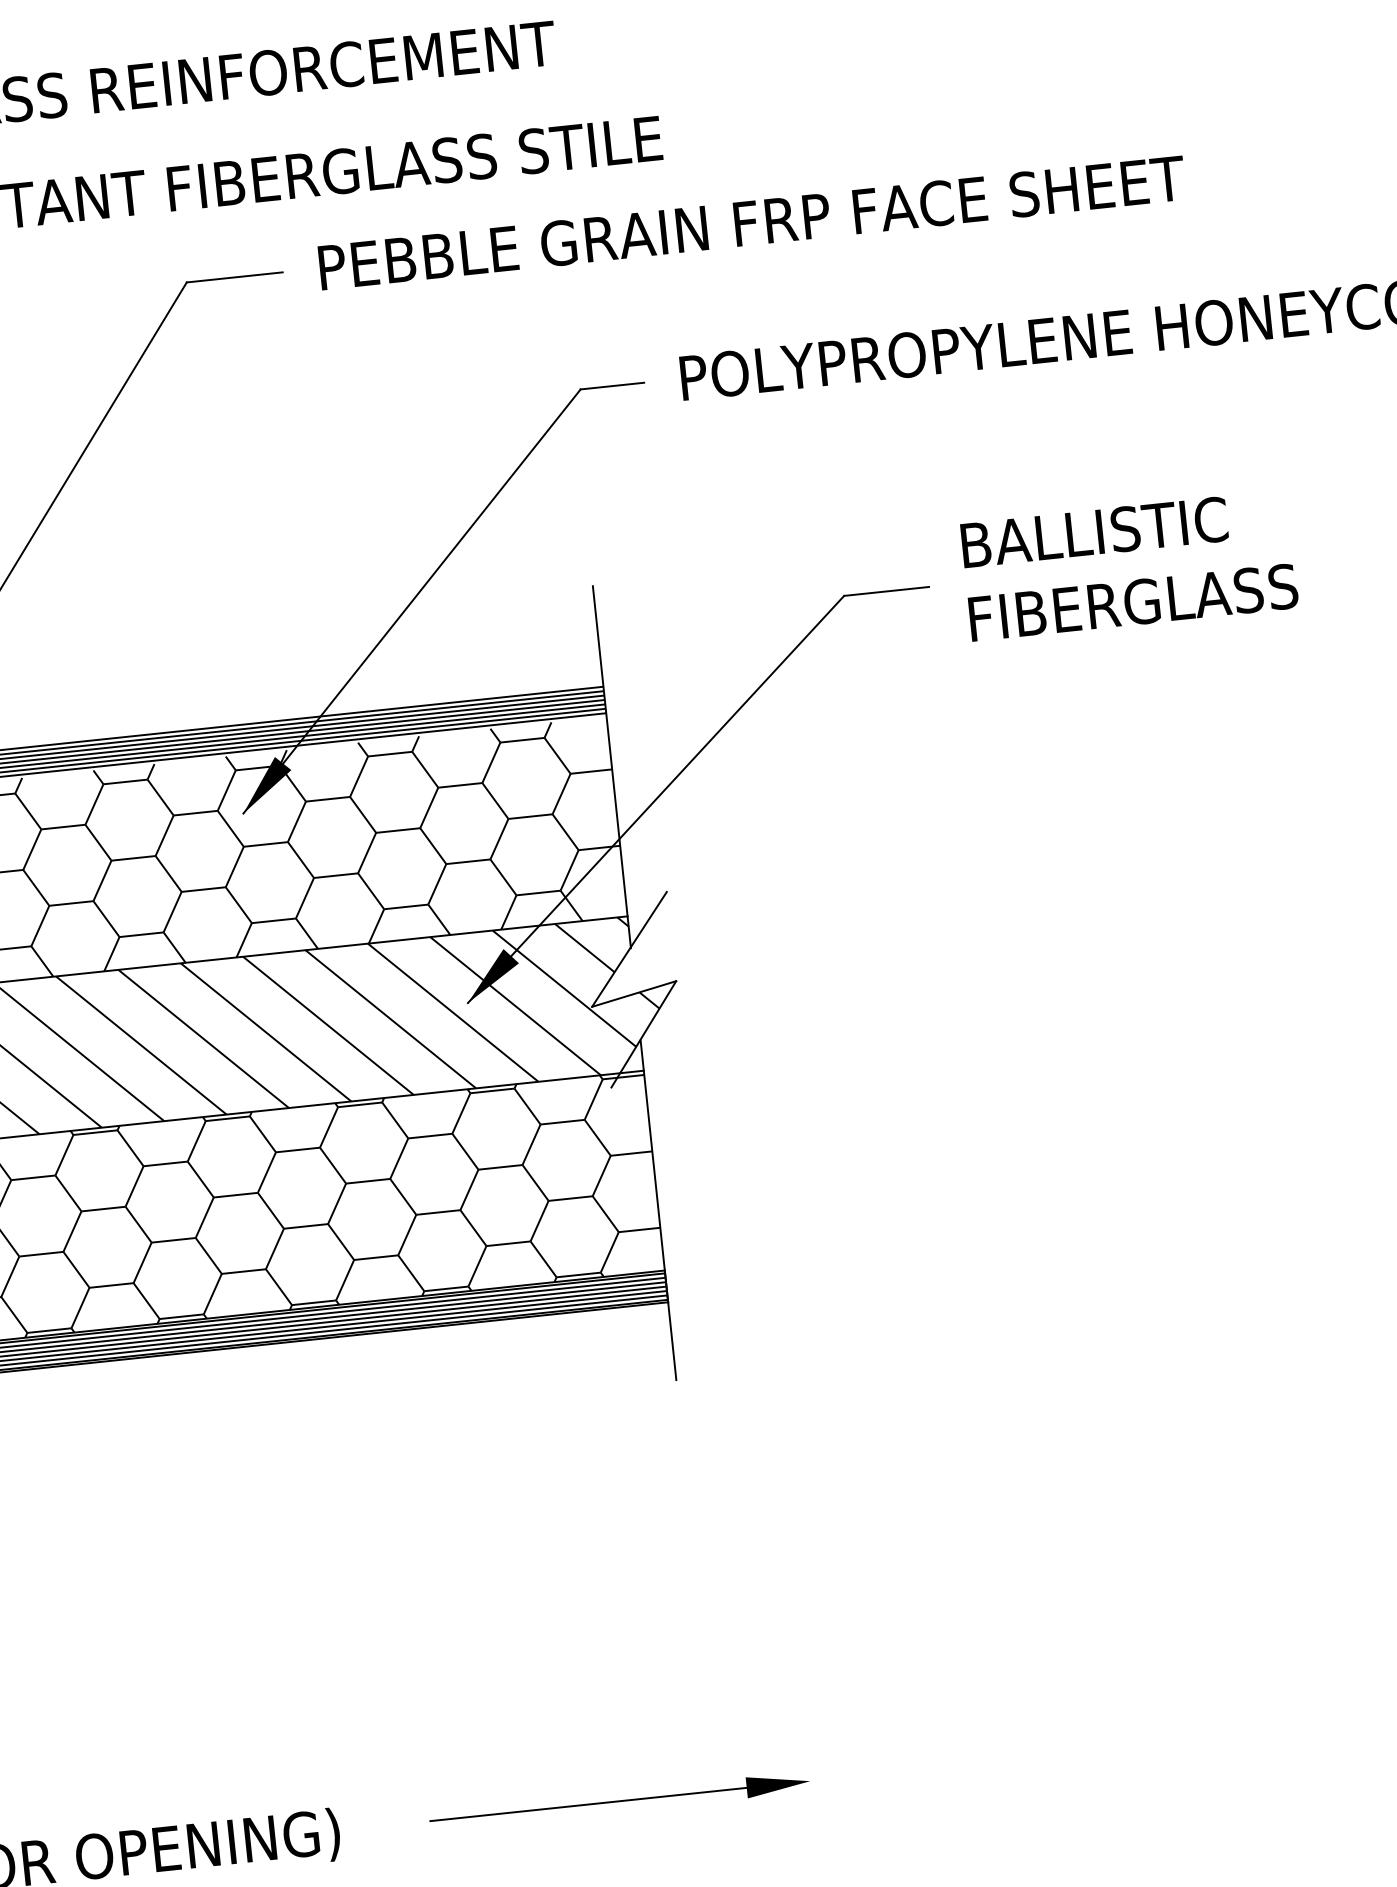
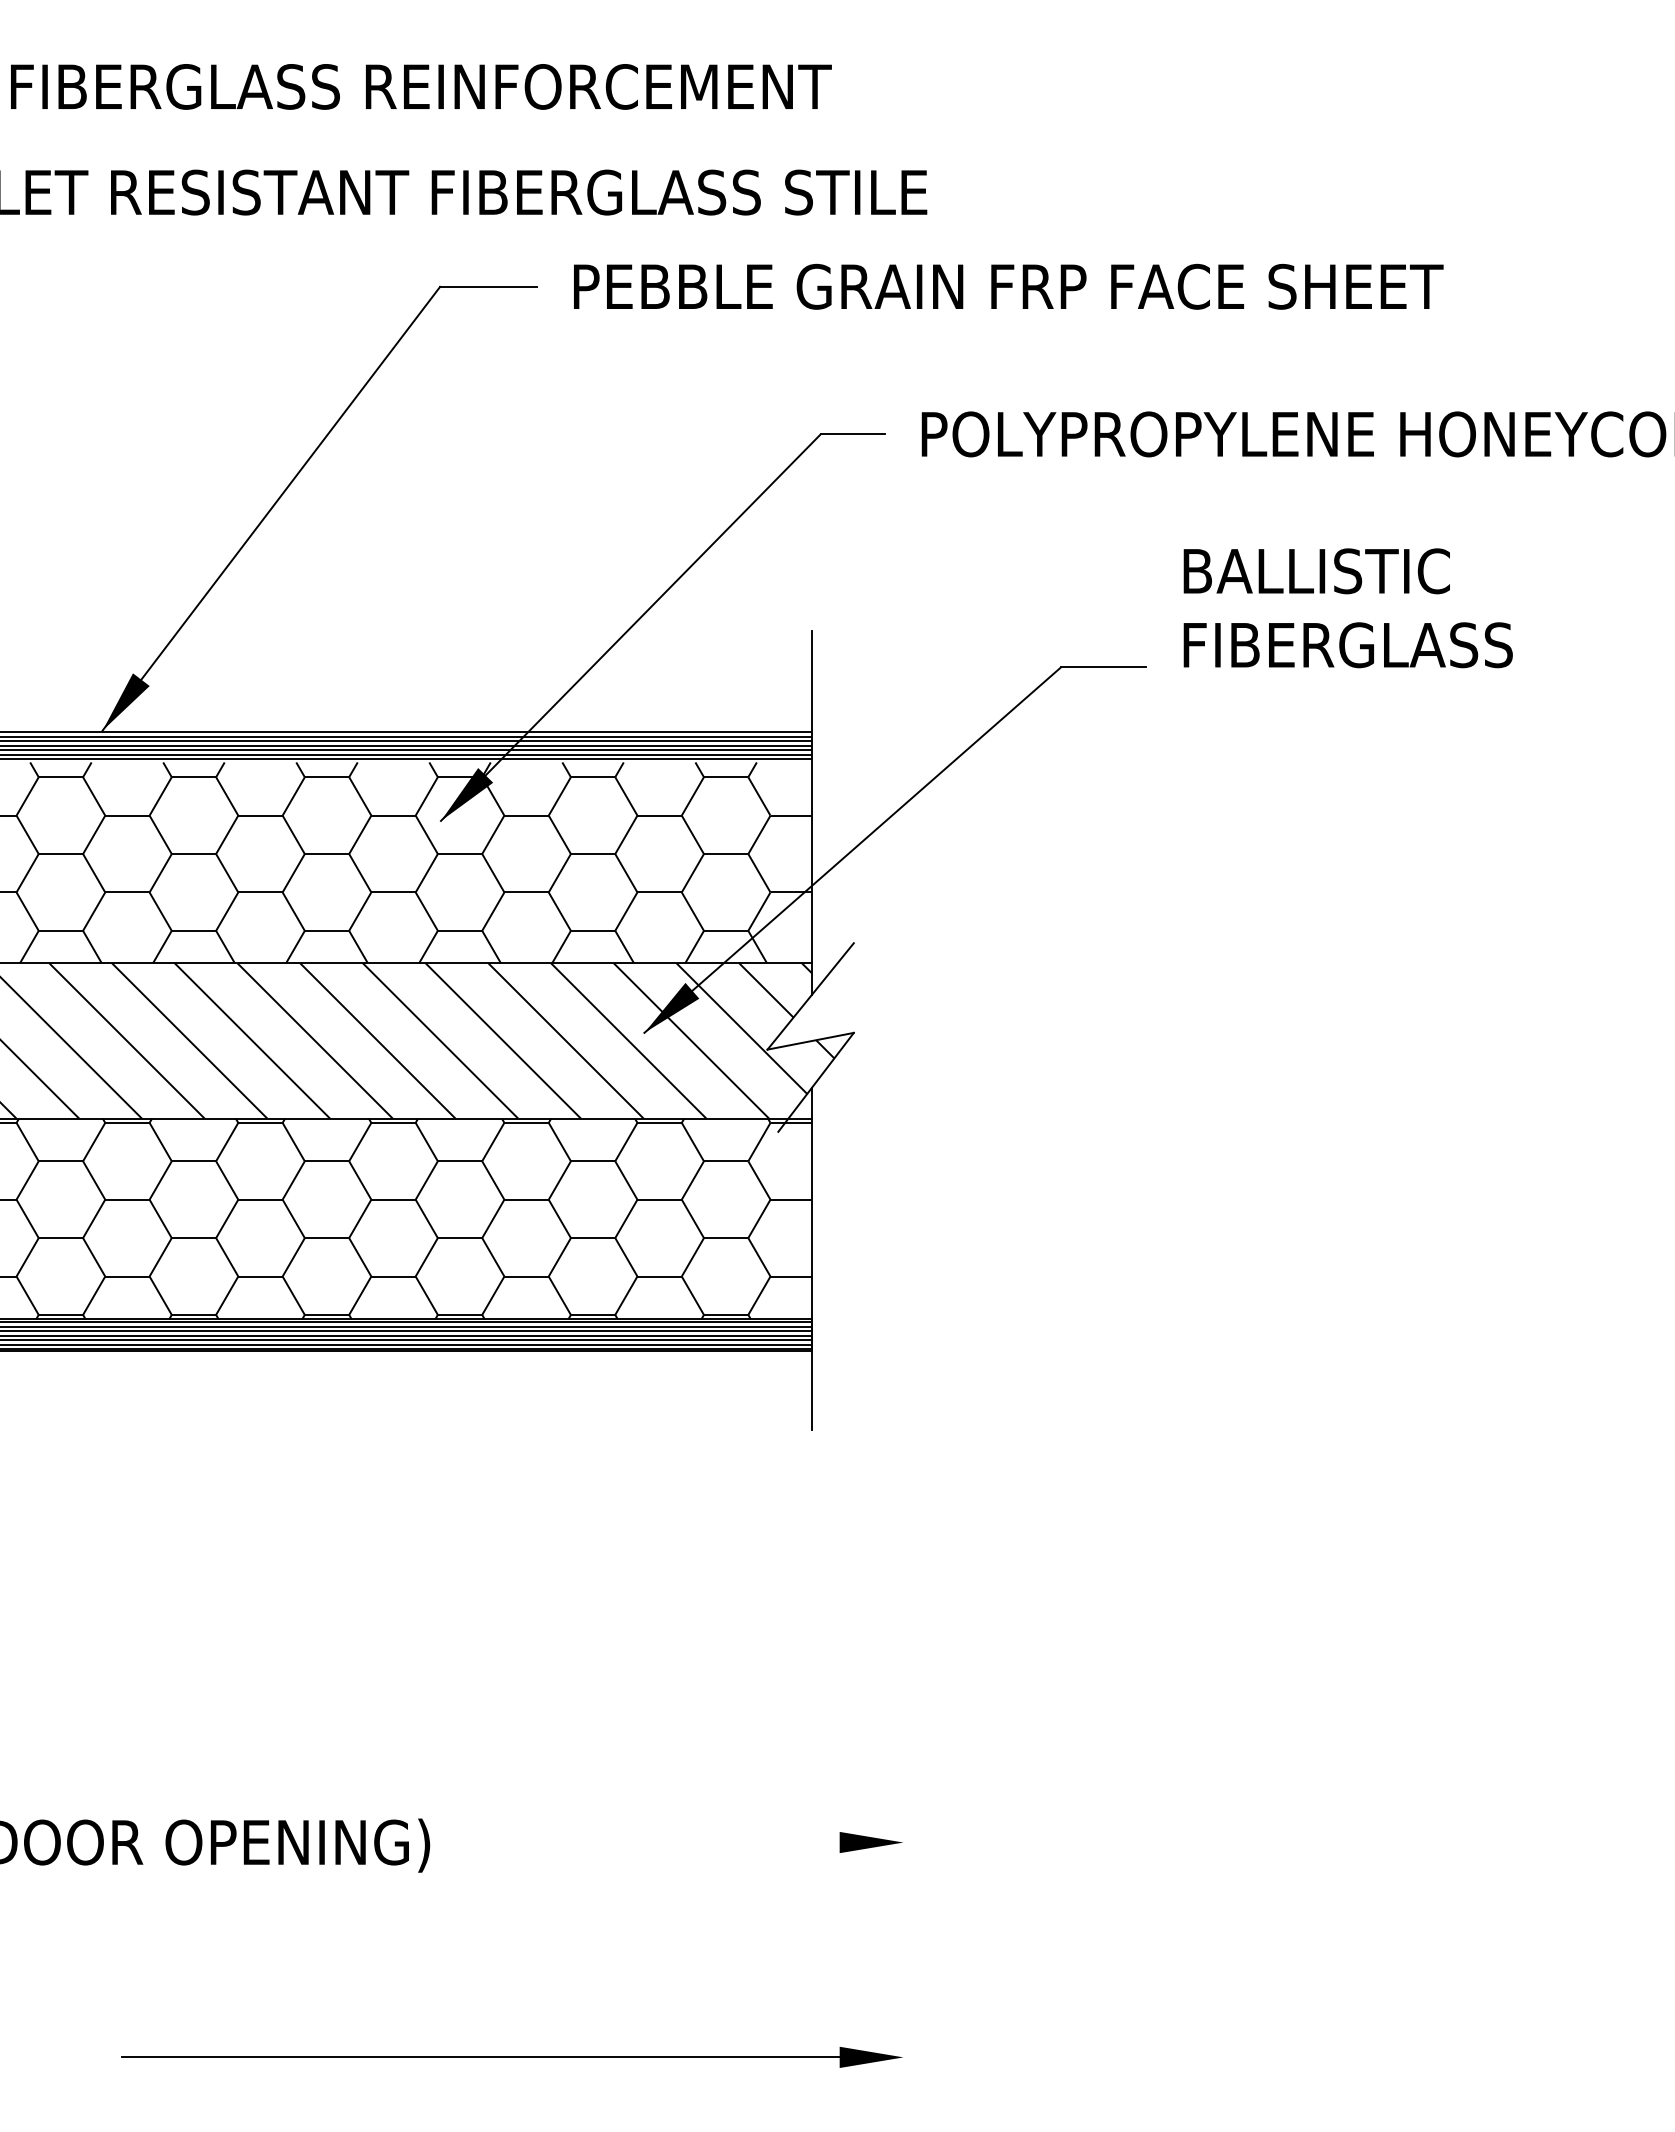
text: (1128, 566) -> (1347, 608), moved
line: (588, 1804) -> (680, 1842), removed

